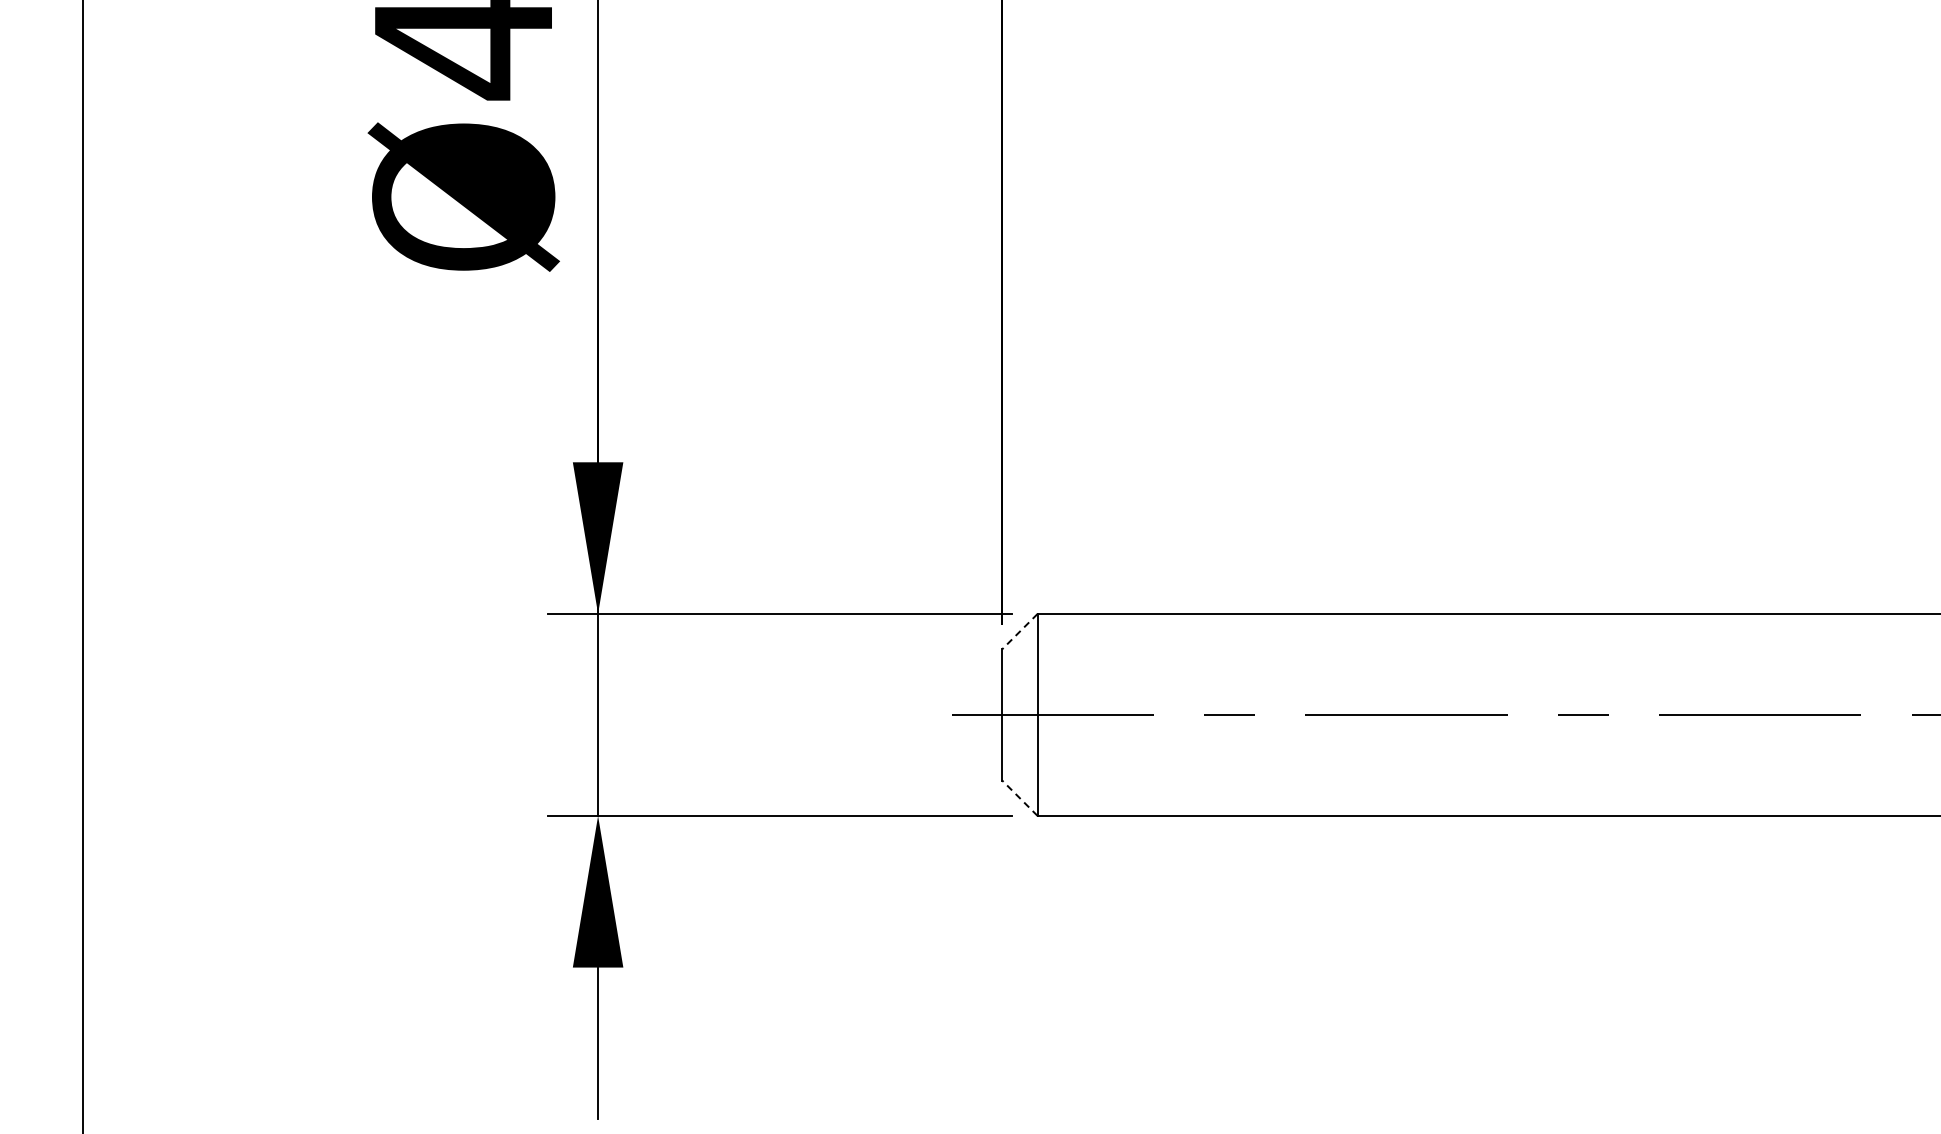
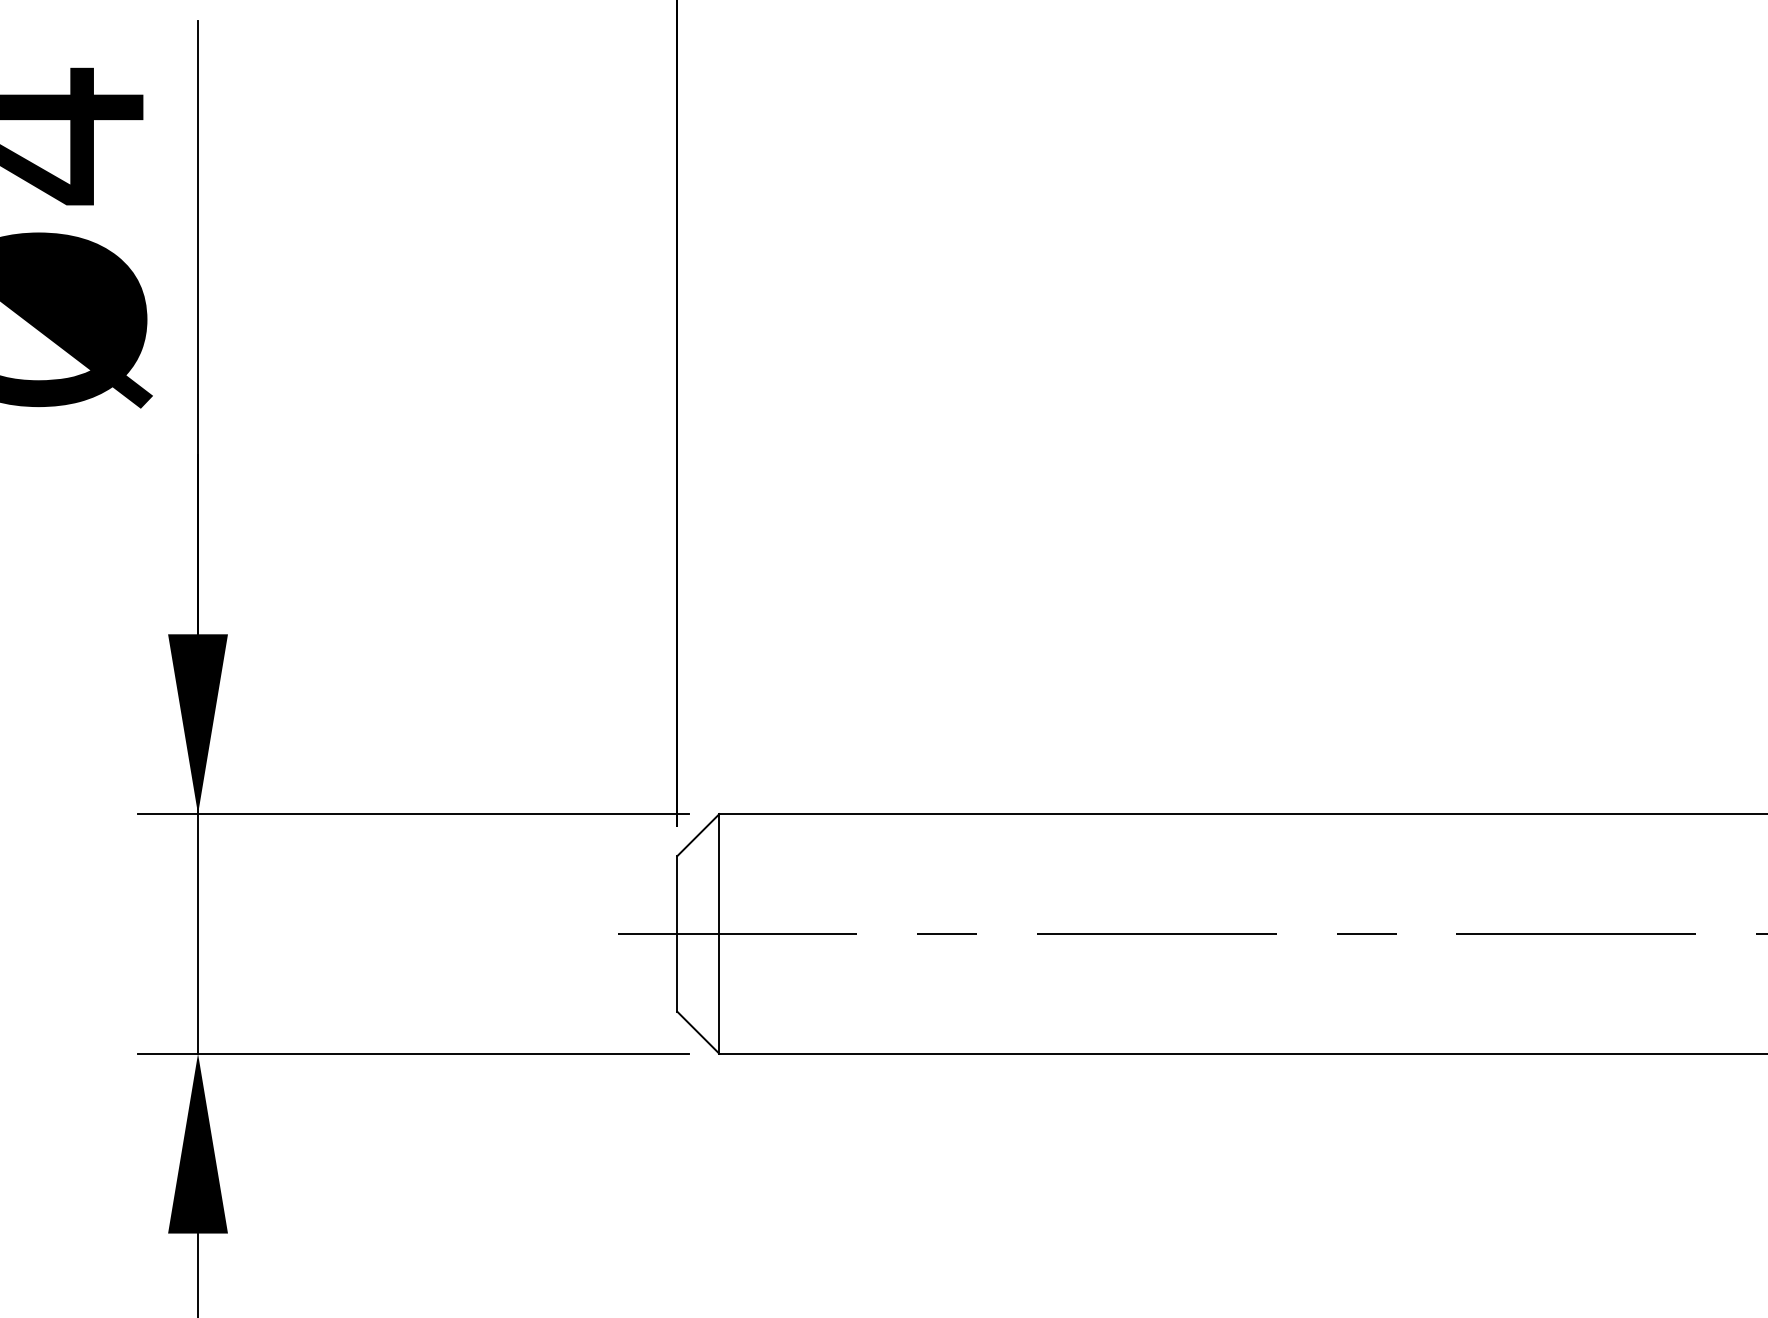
line: (1019, 631) -> (697, 834), dashed -> solid
line: (1019, 797) -> (697, 1031), dashed -> solid

